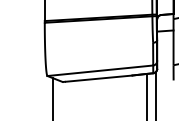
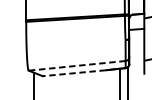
line: (99, 70) -> (76, 65), solid -> dashed
line: (98, 78) -> (75, 72), solid -> dashed

